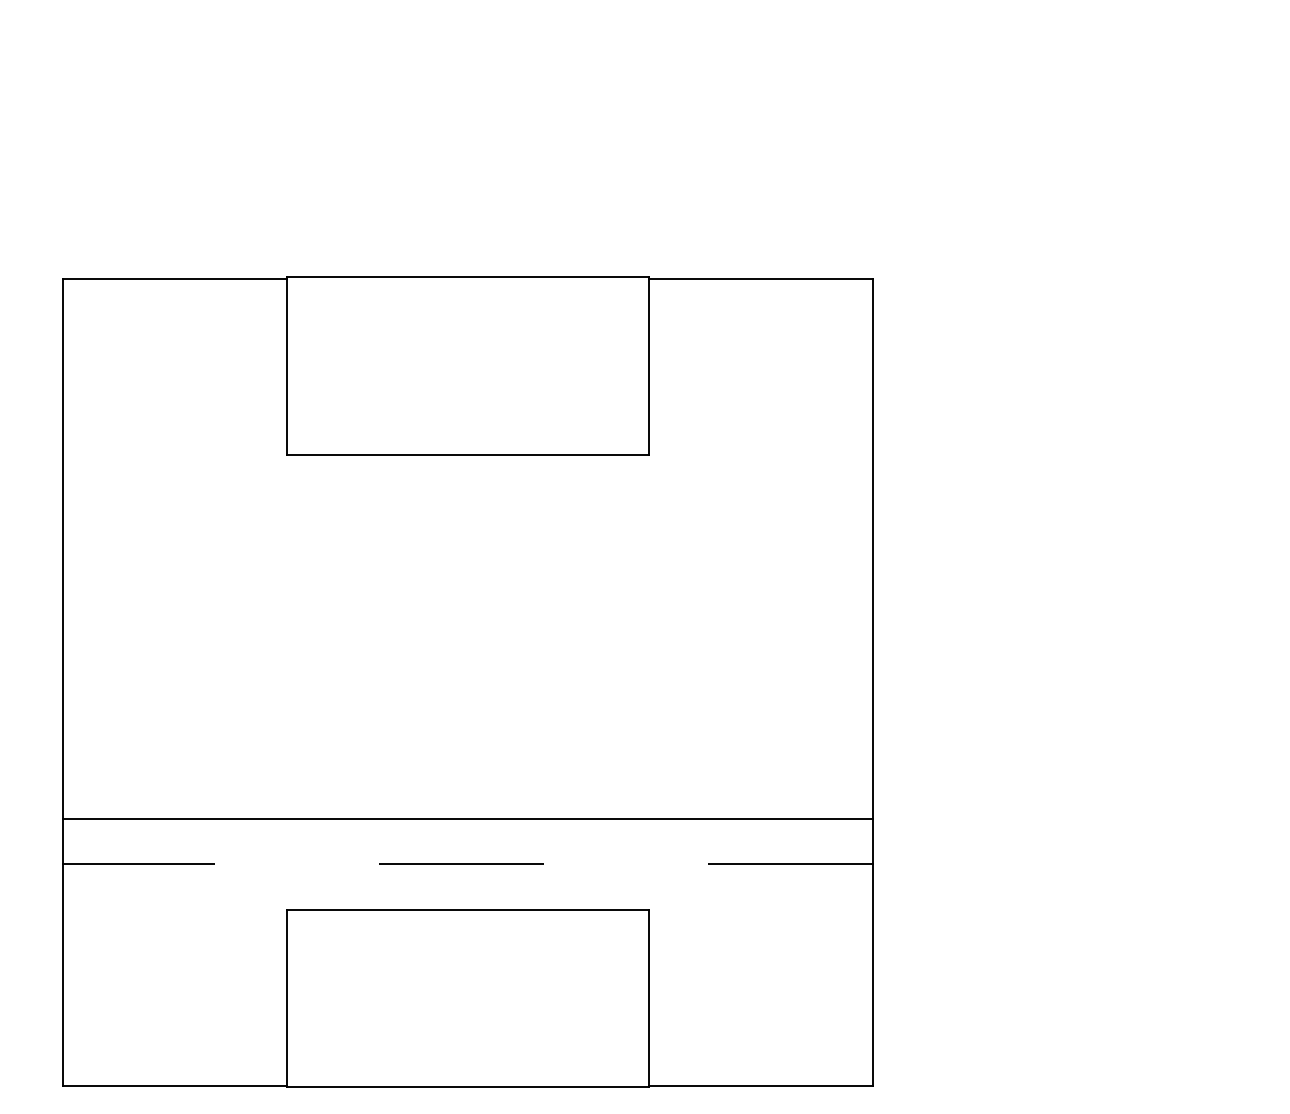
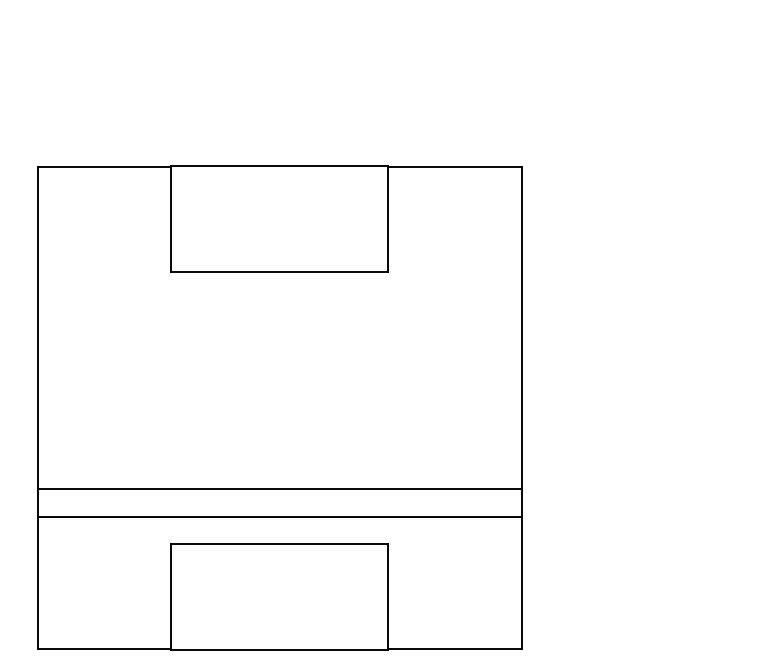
line: (467, 863) -> (279, 516), dashed -> solid

